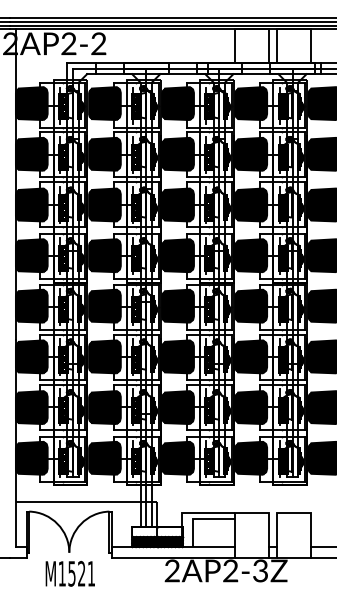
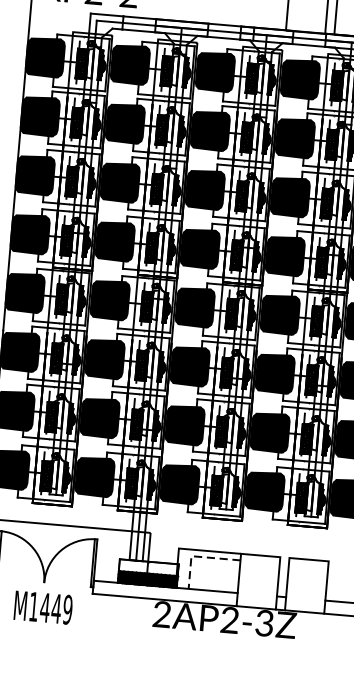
line: (199, 518) -> (198, 556), solid -> dashed
text: (81, 573) -> (56, 608), M1521 -> M1449

